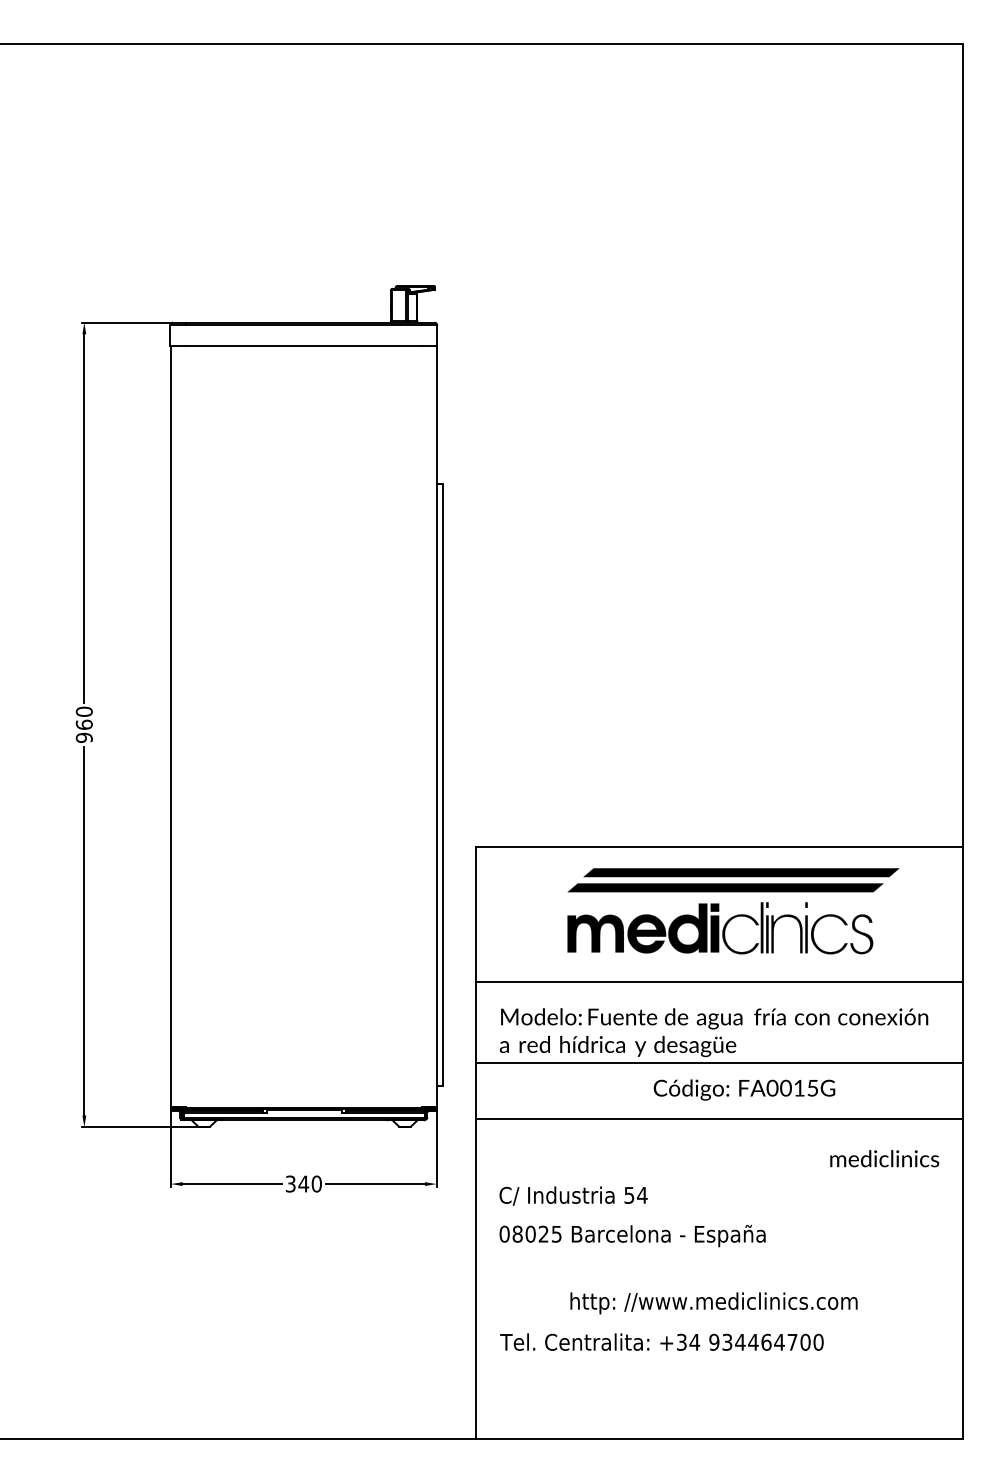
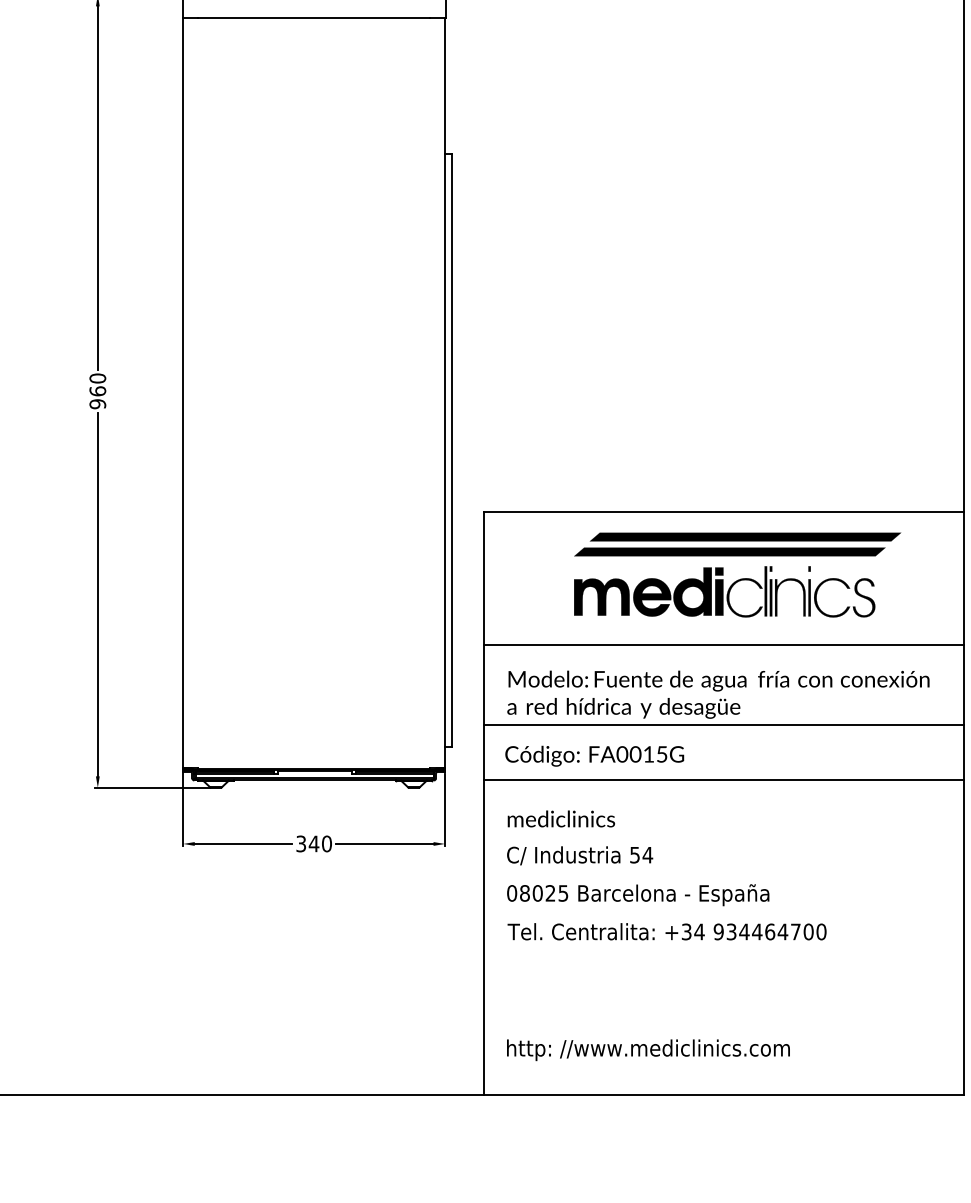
text: (744, 1089) -> (594, 755), moved
text: (884, 1158) -> (561, 818), moved
text: (713, 1303) -> (647, 1050), moved
text: (661, 1341) -> (666, 931), moved

